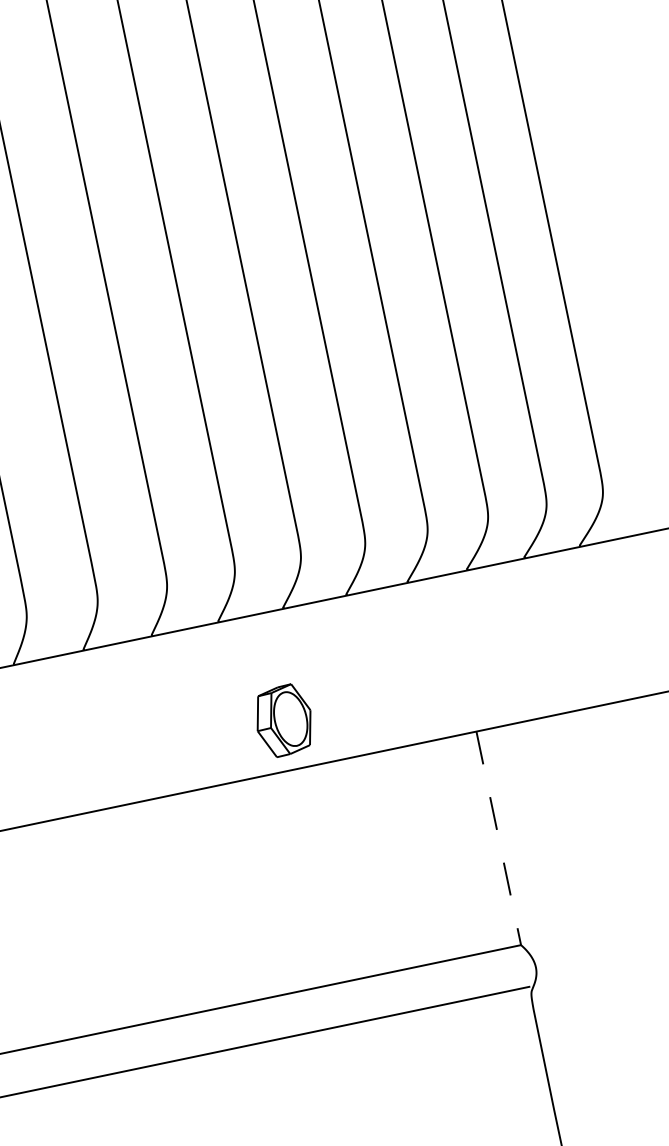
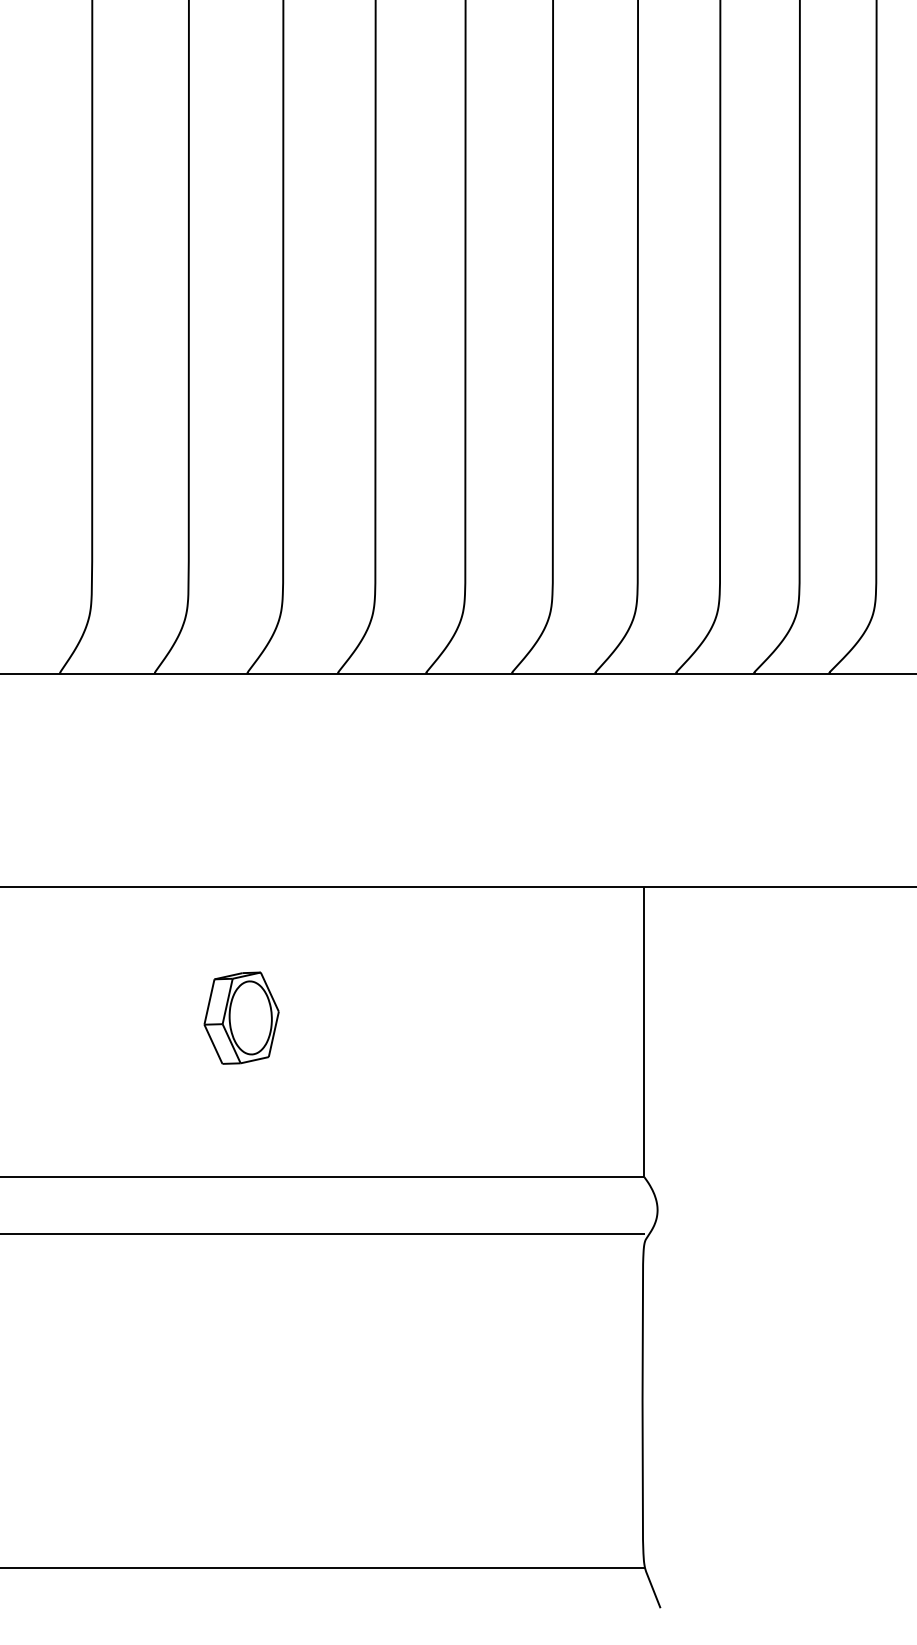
part: (283, 720) -> (241, 1017), moved
line: (499, 838) -> (644, 1032), dashed -> solid

